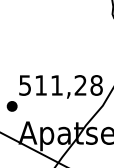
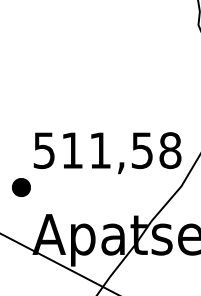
text: (80, 85) -> (141, 150), 511,28 -> 511,58

